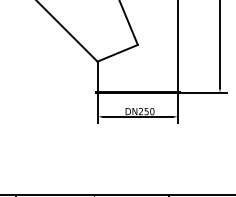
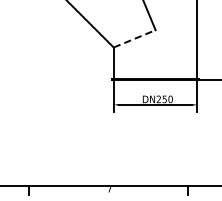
line: (117, 53) -> (134, 39), solid -> dashed

